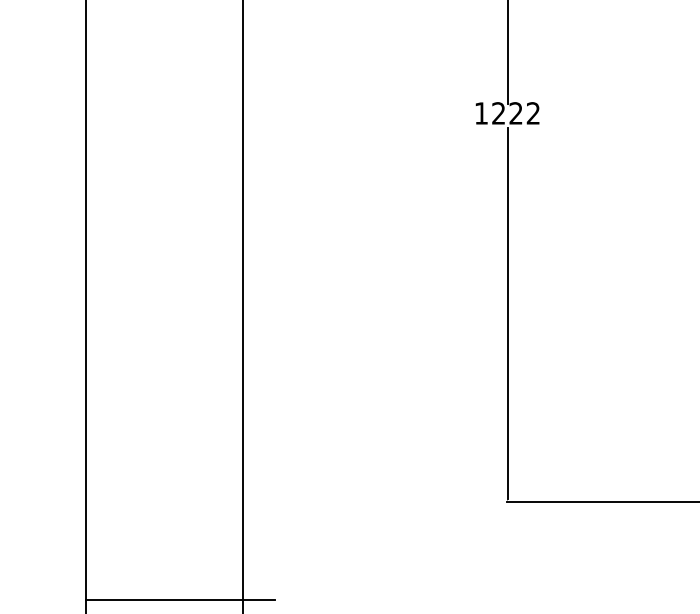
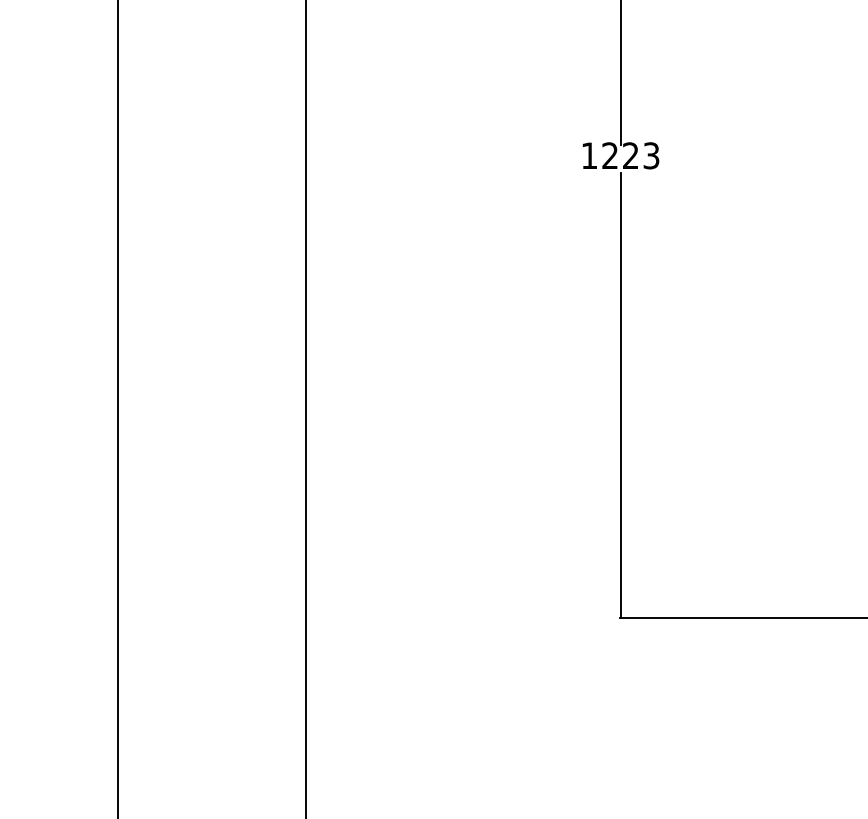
text: (533, 113) -> (651, 155), 1222 -> 1223
line: (180, 600) -> (230, 736), removed

